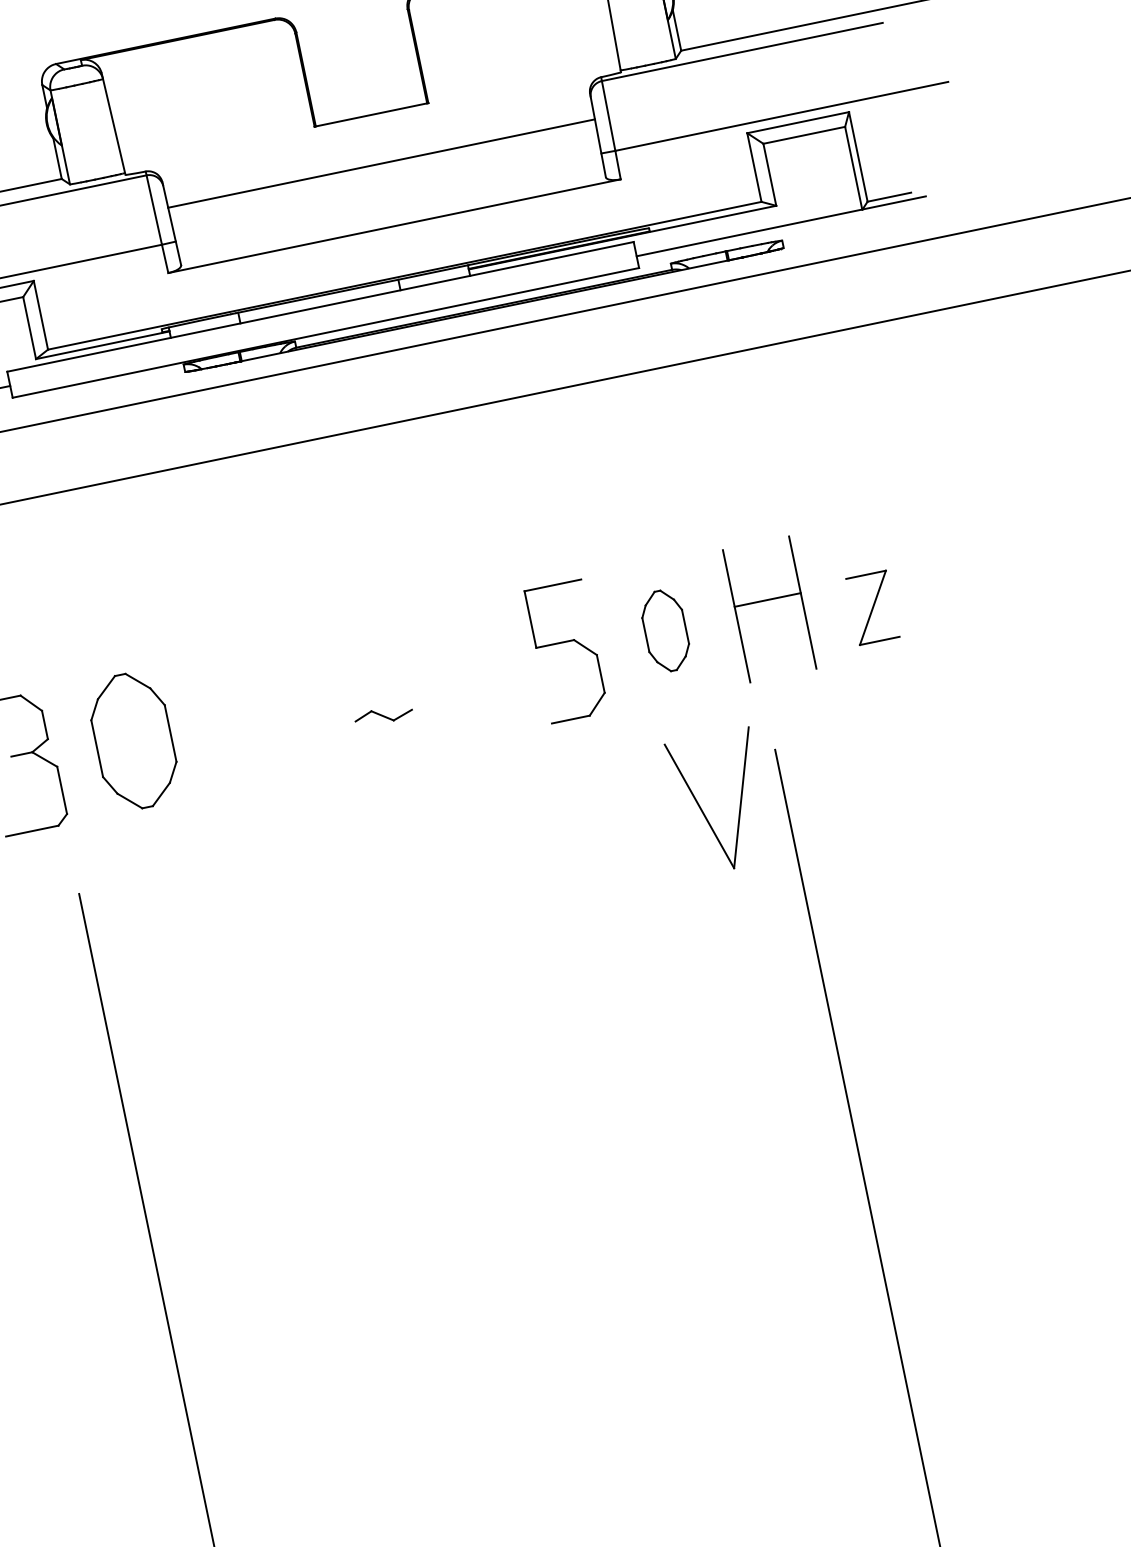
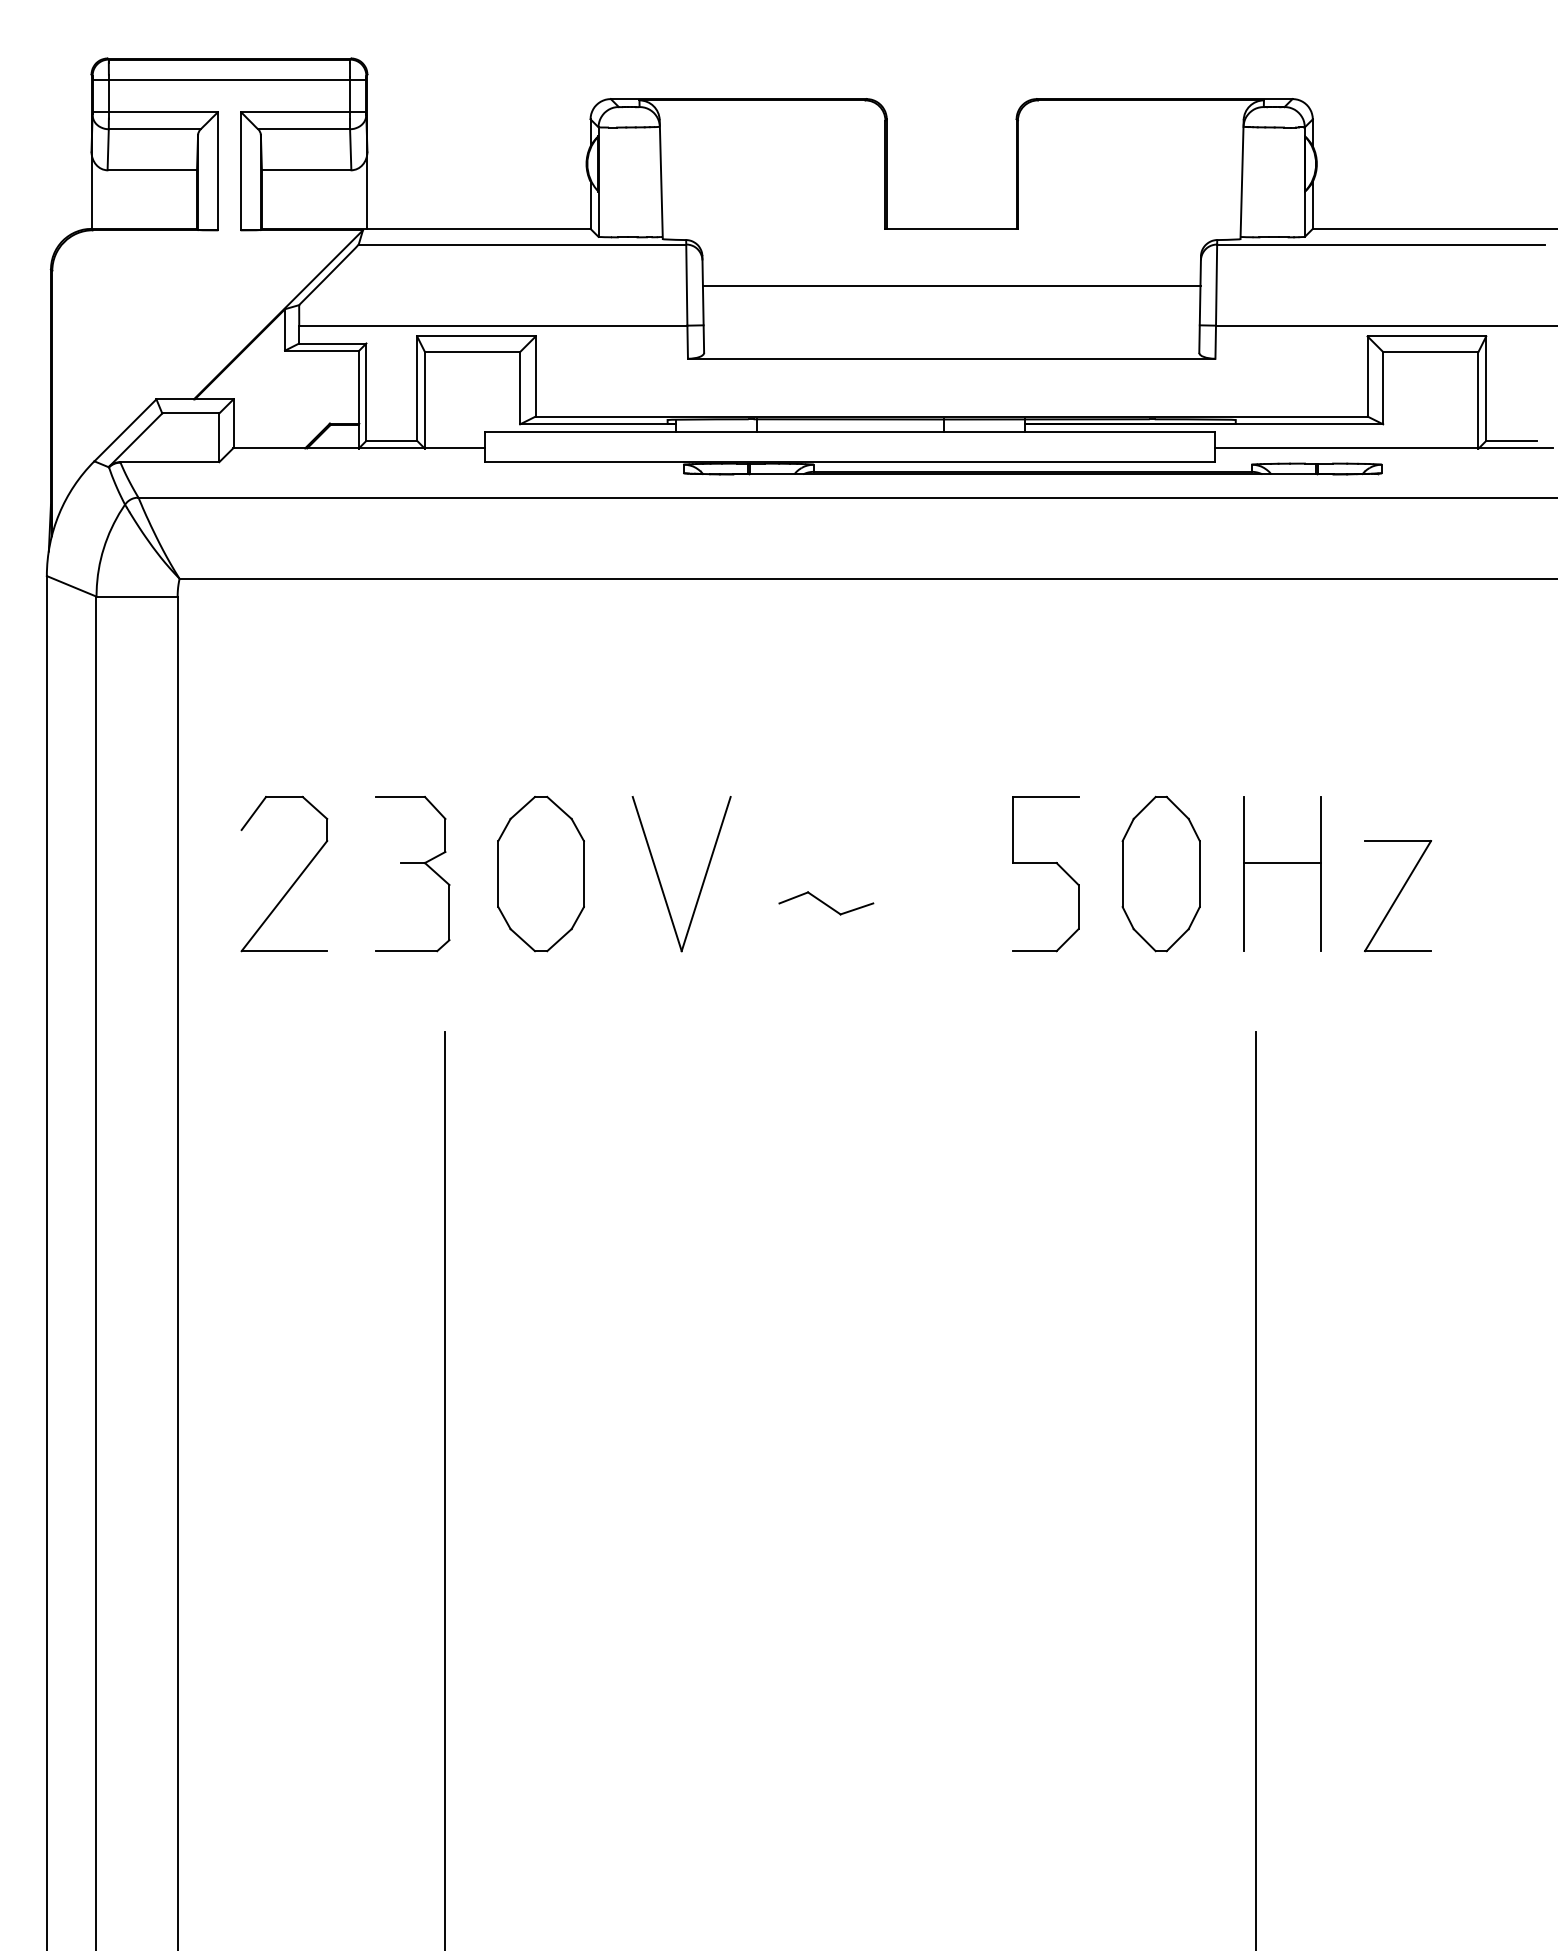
part: (873, 608) -> (1398, 896), size x1.43
part: (665, 630) -> (1160, 873), size x1.67
part: (383, 715) -> (826, 903), size x1.43
part: (703, 811) -> (660, 880), moved

